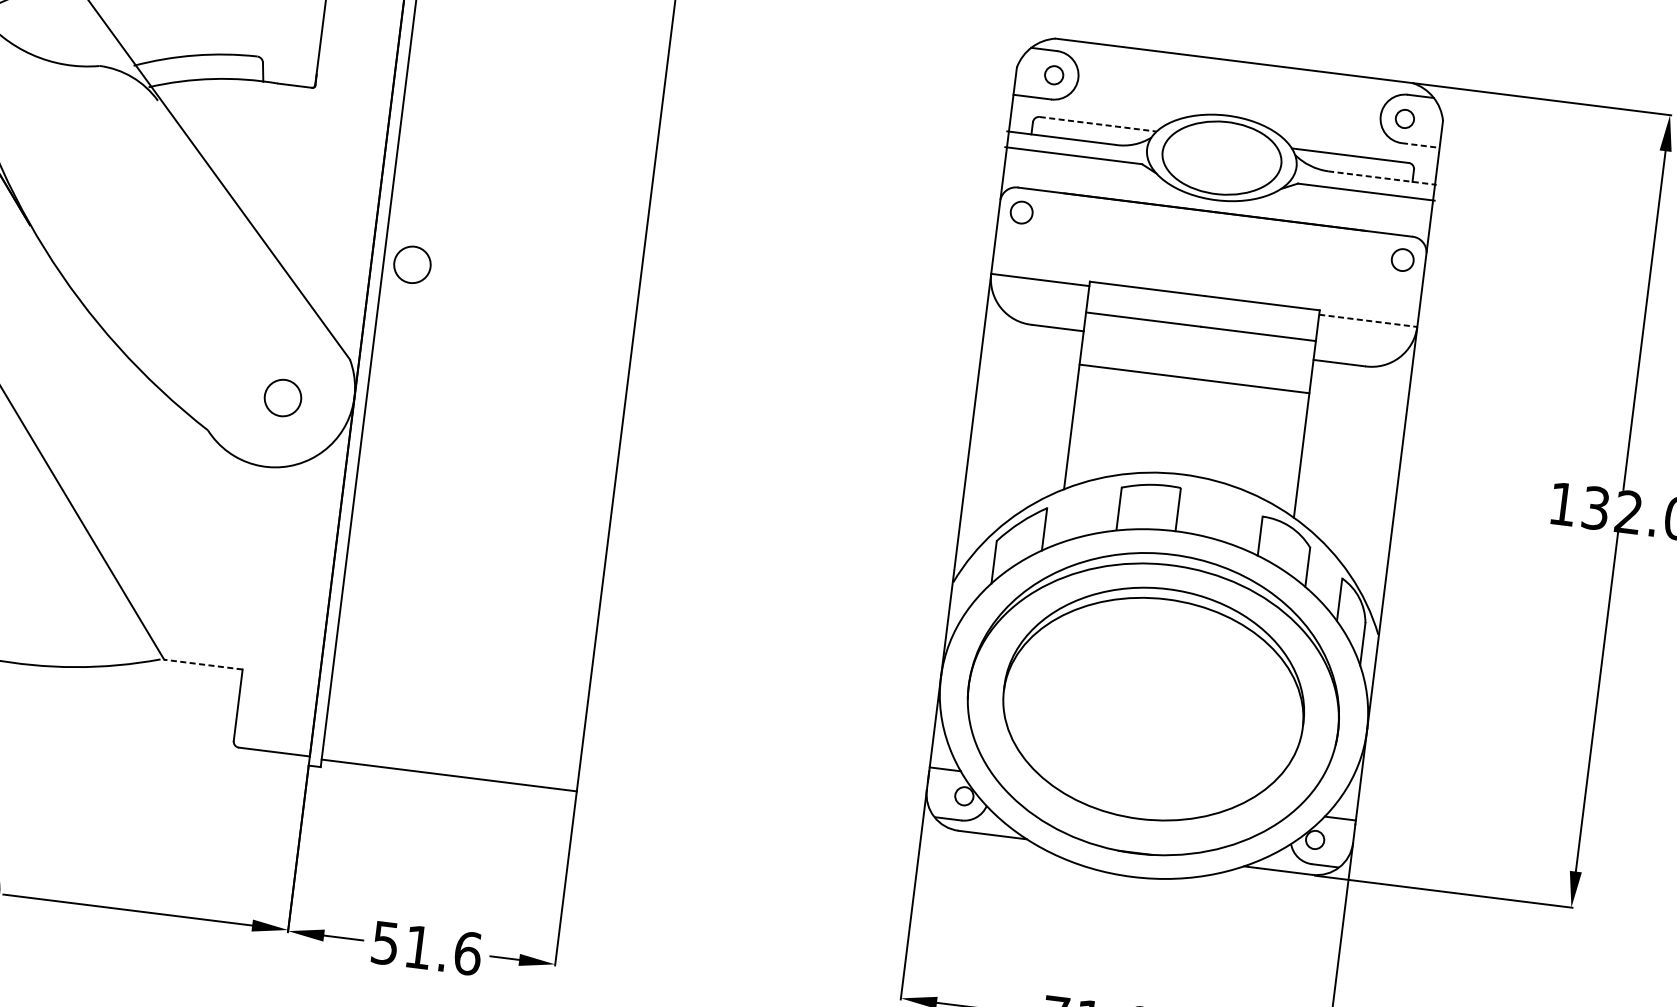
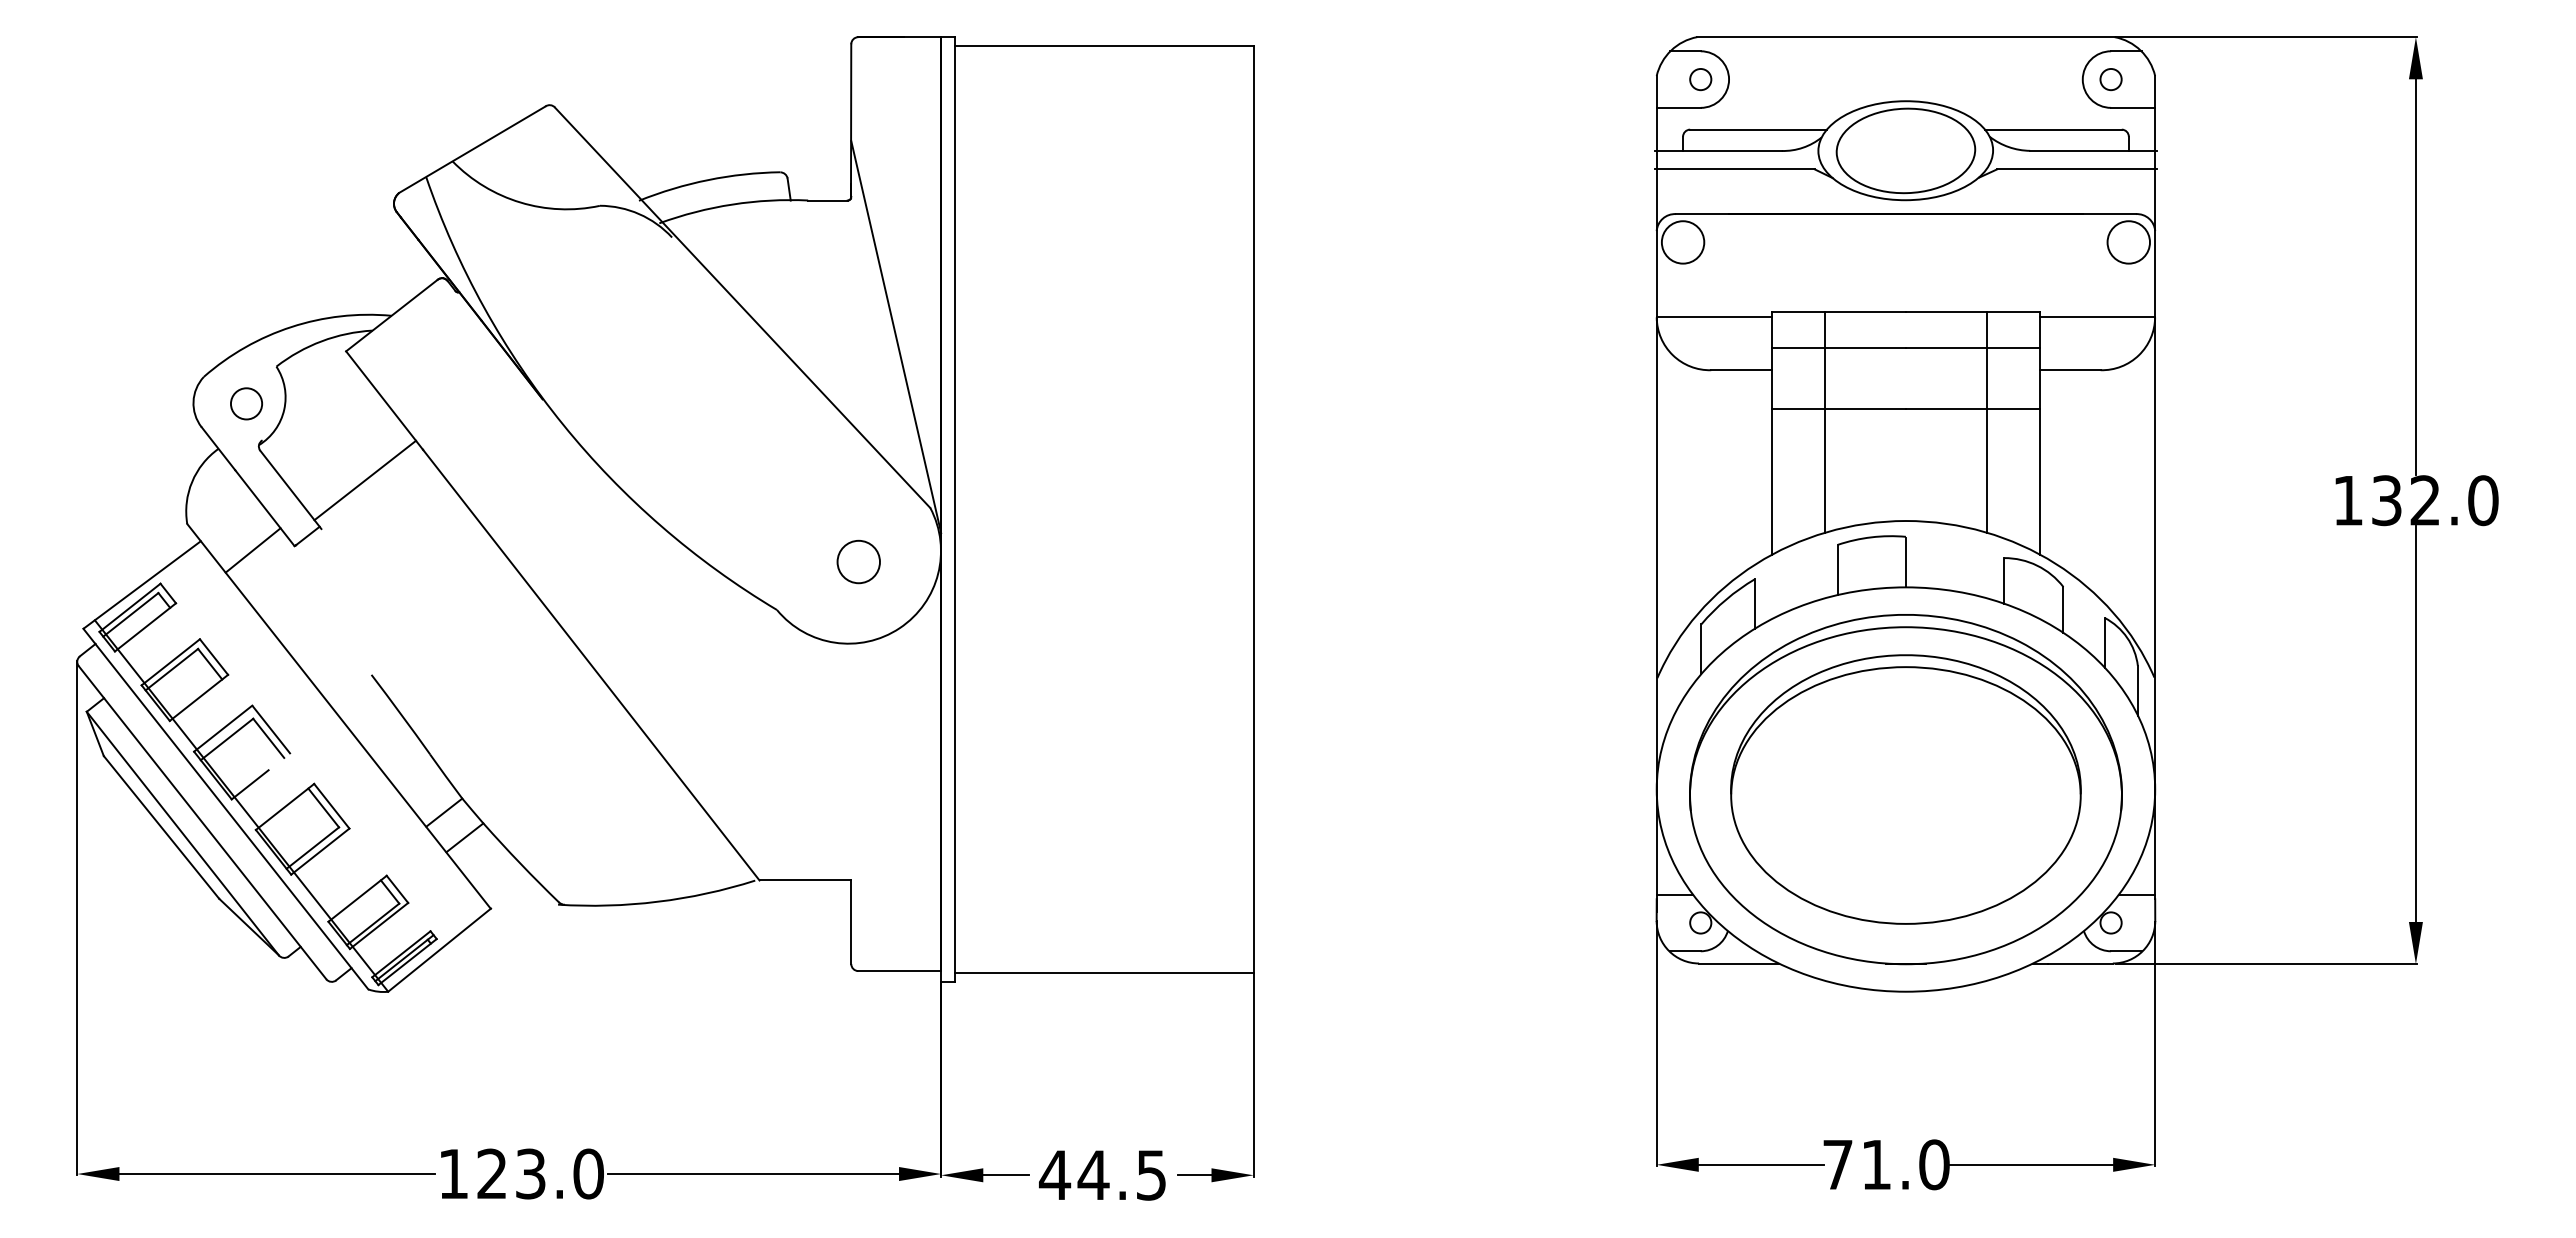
line: (1098, 124) -> (1758, 129), dashed -> solid
line: (1421, 145) -> (2133, 107), dashed -> solid
line: (1383, 177) -> (2094, 150), dashed -> solid
line: (339, 210) -> (896, 337), added
circle: (1021, 212) -> (1682, 242), size x1.67
circle: (1402, 260) -> (2128, 242), size x1.67
circle: (412, 264) -> (988, 389), removed
line: (1368, 321) -> (2098, 317), dashed -> solid
line: (1123, 381) -> (1824, 422), added
line: (1262, 398) -> (1987, 422), added
line: (203, 664) -> (805, 880), dashed -> solid
text: (426, 947) -> (1102, 1174), 51.6 -> 44.5

